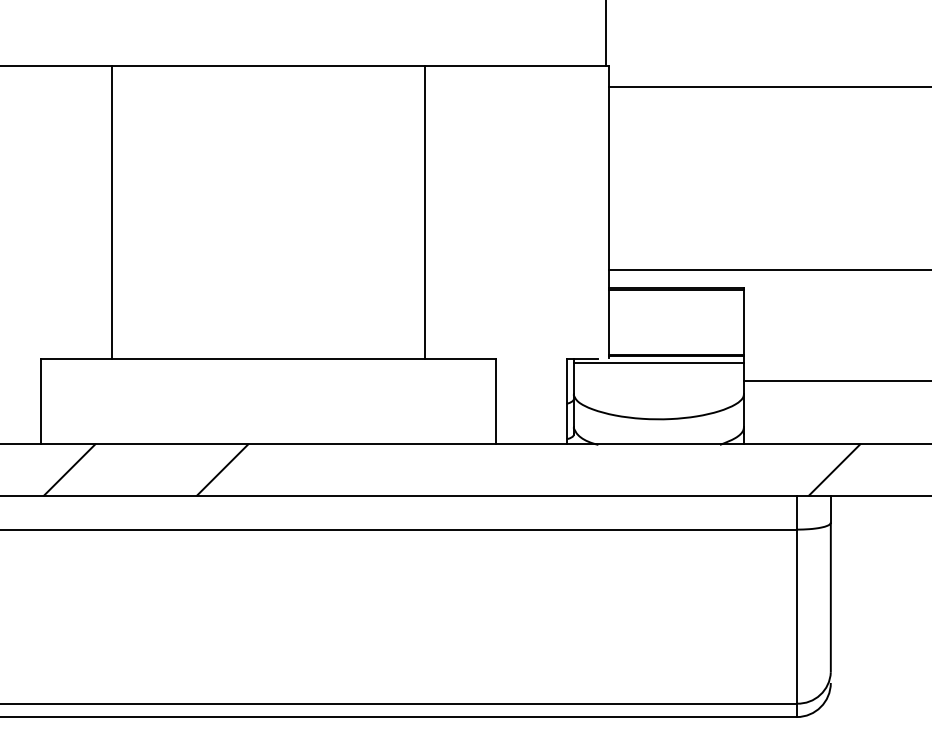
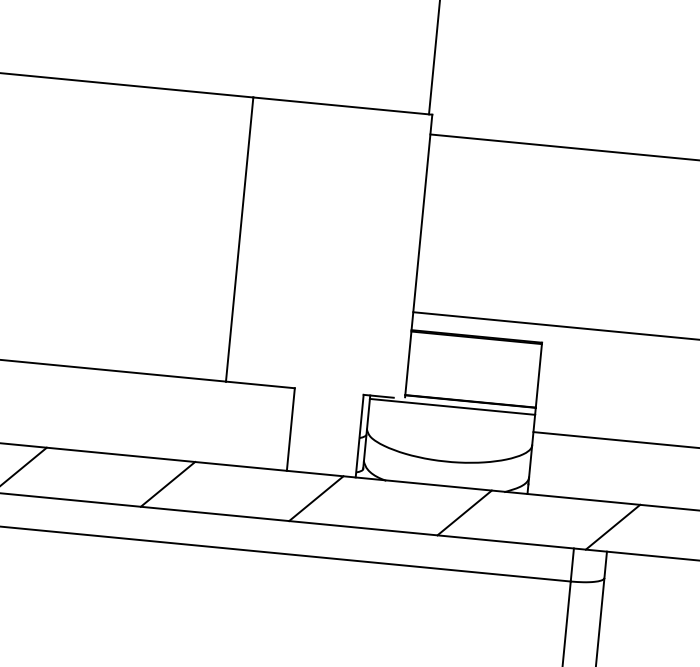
line: (375, 469) -> (167, 483), added
line: (528, 469) -> (316, 498), added
line: (681, 469) -> (464, 512), added

